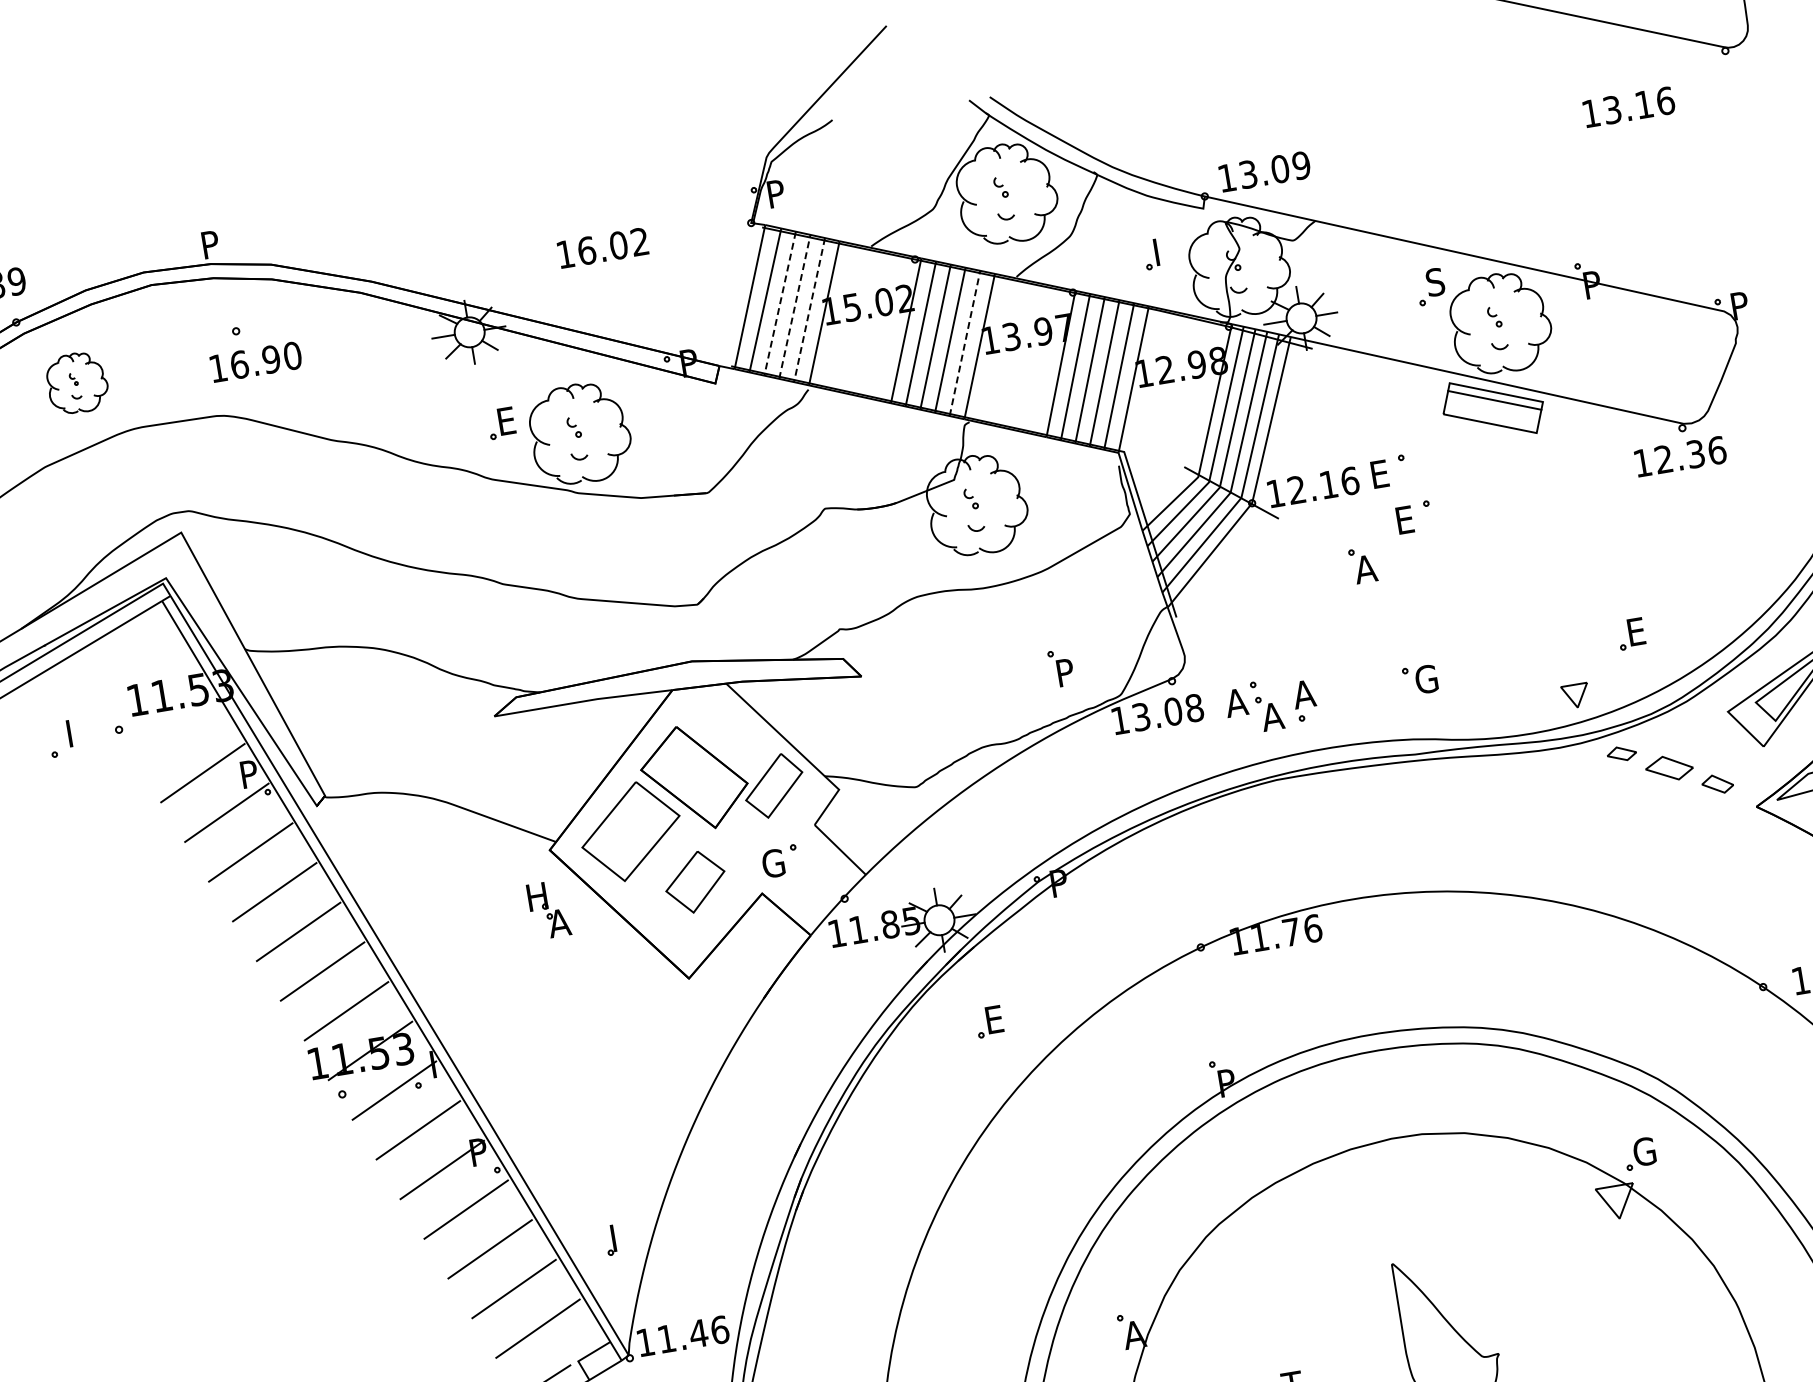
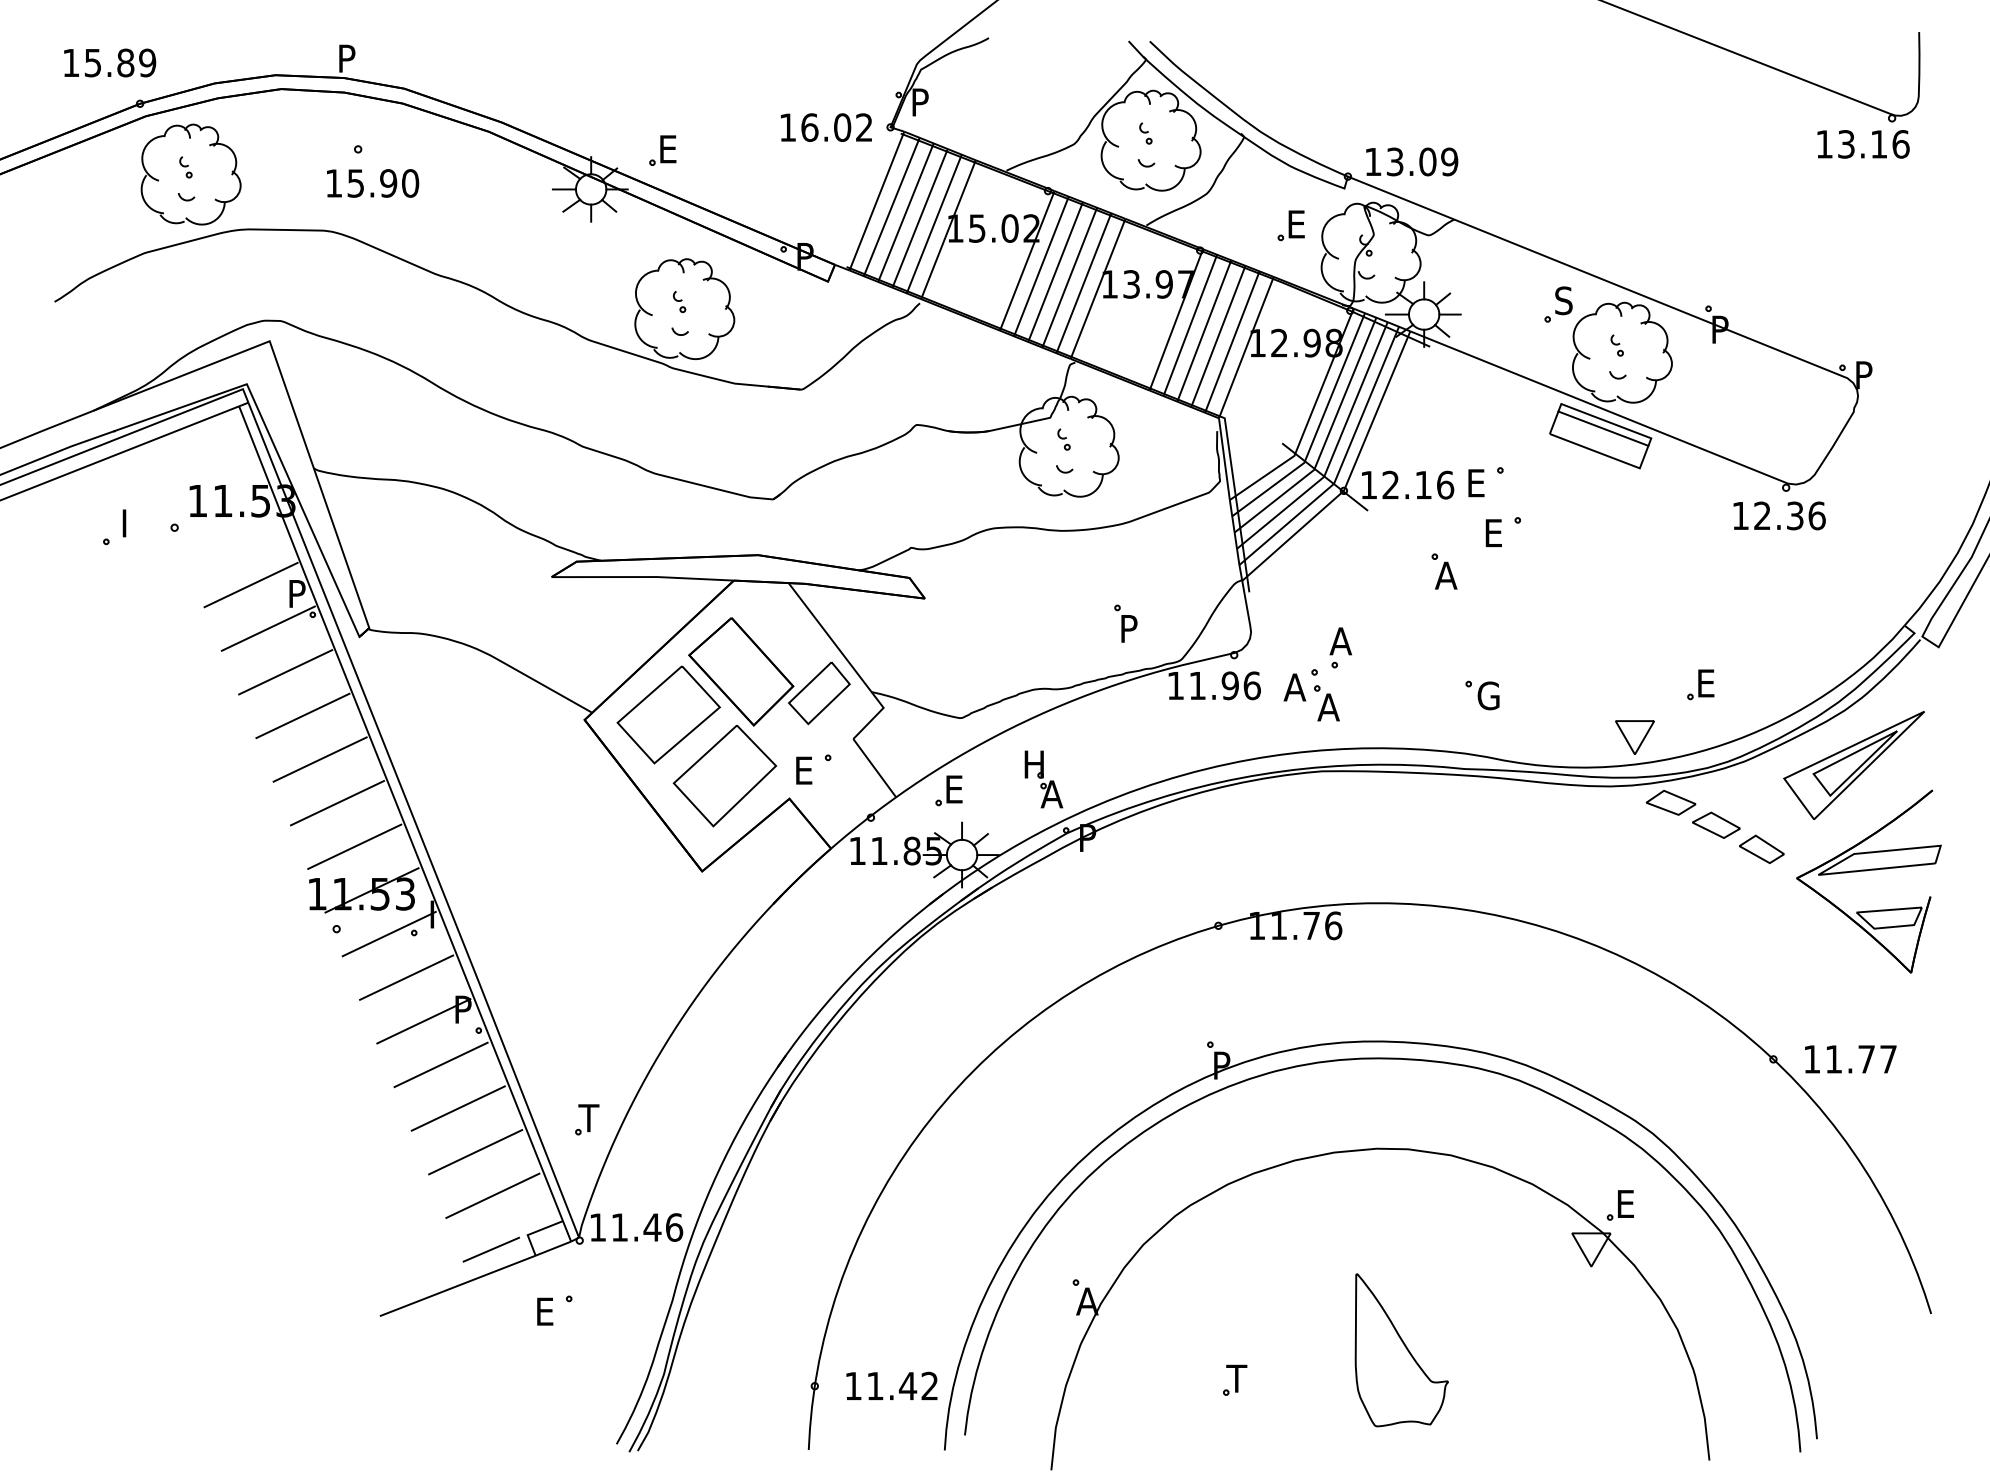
text: (1629, 107) -> (1863, 144), moved
text: (603, 247) -> (826, 127), moved
text: (1164, 251) -> (1298, 224), I -> E
line: (779, 304) -> (905, 213), dashed -> solid
line: (795, 305) -> (920, 217), dashed -> solid
line: (809, 310) -> (934, 224), dashed -> solid
line: (965, 342) -> (1084, 282), dashed -> solid
text: (239, 364) -> (355, 183), 16.90 -> 15.90
part: (76, 383) -> (190, 174), size x1.67
part: (501, 423) -> (662, 150), moved
part: (1575, 696) -> (1634, 737), size x1.43
part: (1304, 700) -> (1340, 647), moved
text: (1167, 712) -> (1224, 685), 13.08 -> 11.96
part: (1622, 753) -> (1671, 802), size x1.67
part: (1717, 783) -> (1761, 848), size x1.43
text: (773, 863) -> (805, 770), G -> E
part: (695, 882) -> (724, 776), size x1.67
part: (548, 910) -> (1043, 779), moved
part: (988, 1021) -> (948, 790), moved
text: (1644, 1151) -> (1627, 1203), G -> E
text: (618, 1237) -> (588, 1118), I -> T

